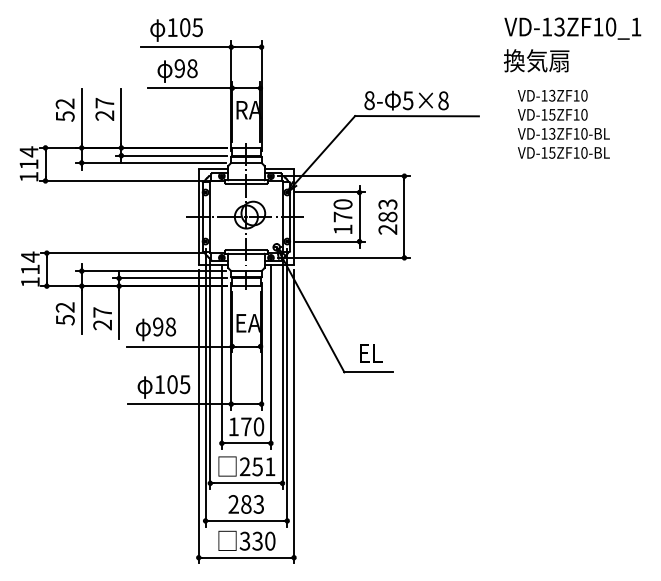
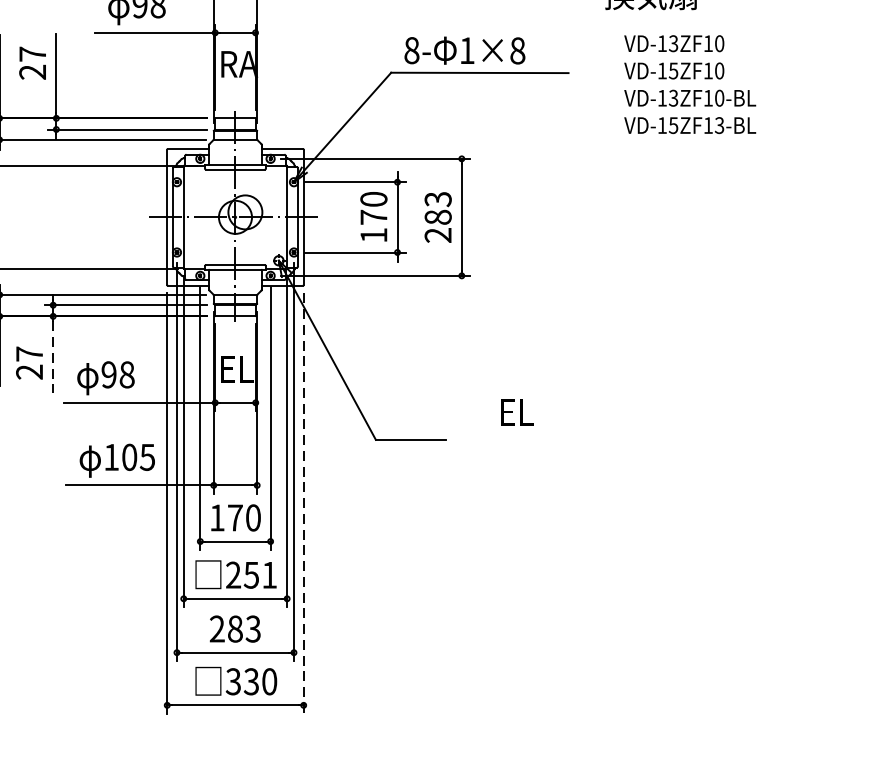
text: (407, 100) -> (466, 50), 5×8 -> 1×8
text: (584, 152) -> (719, 124), VD-15ZF10-BL -> VD-15ZF13-BL
line: (119, 314) -> (53, 356), solid -> dashed
text: (247, 323) -> (237, 369), EA -> EL
text: (371, 353) -> (517, 412), moved
line: (294, 416) -> (304, 503), solid -> dashed

